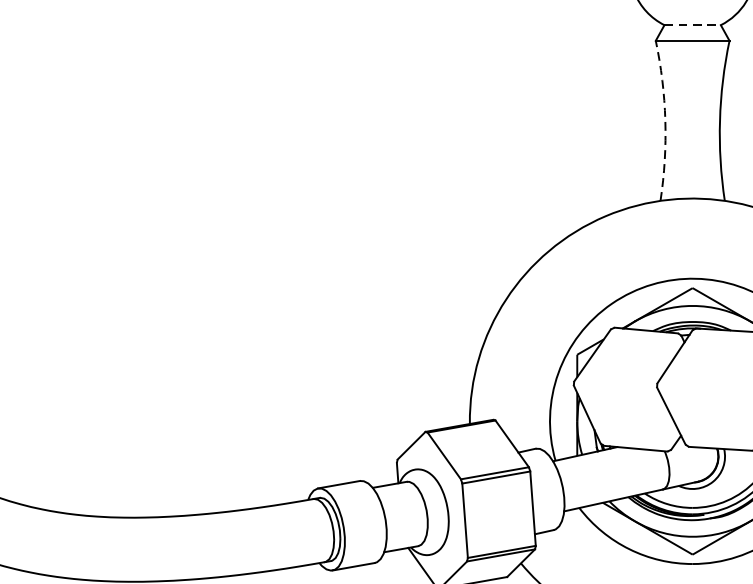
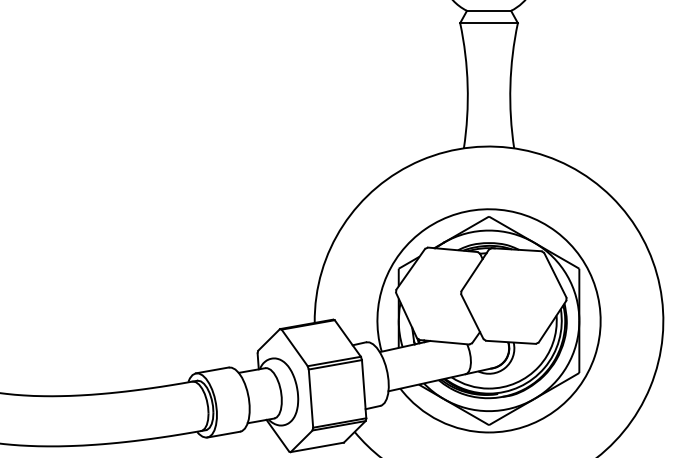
line: (693, 24) -> (489, 10), dashed -> solid
arc: (665, 120) -> (467, 85), dashed -> solid

